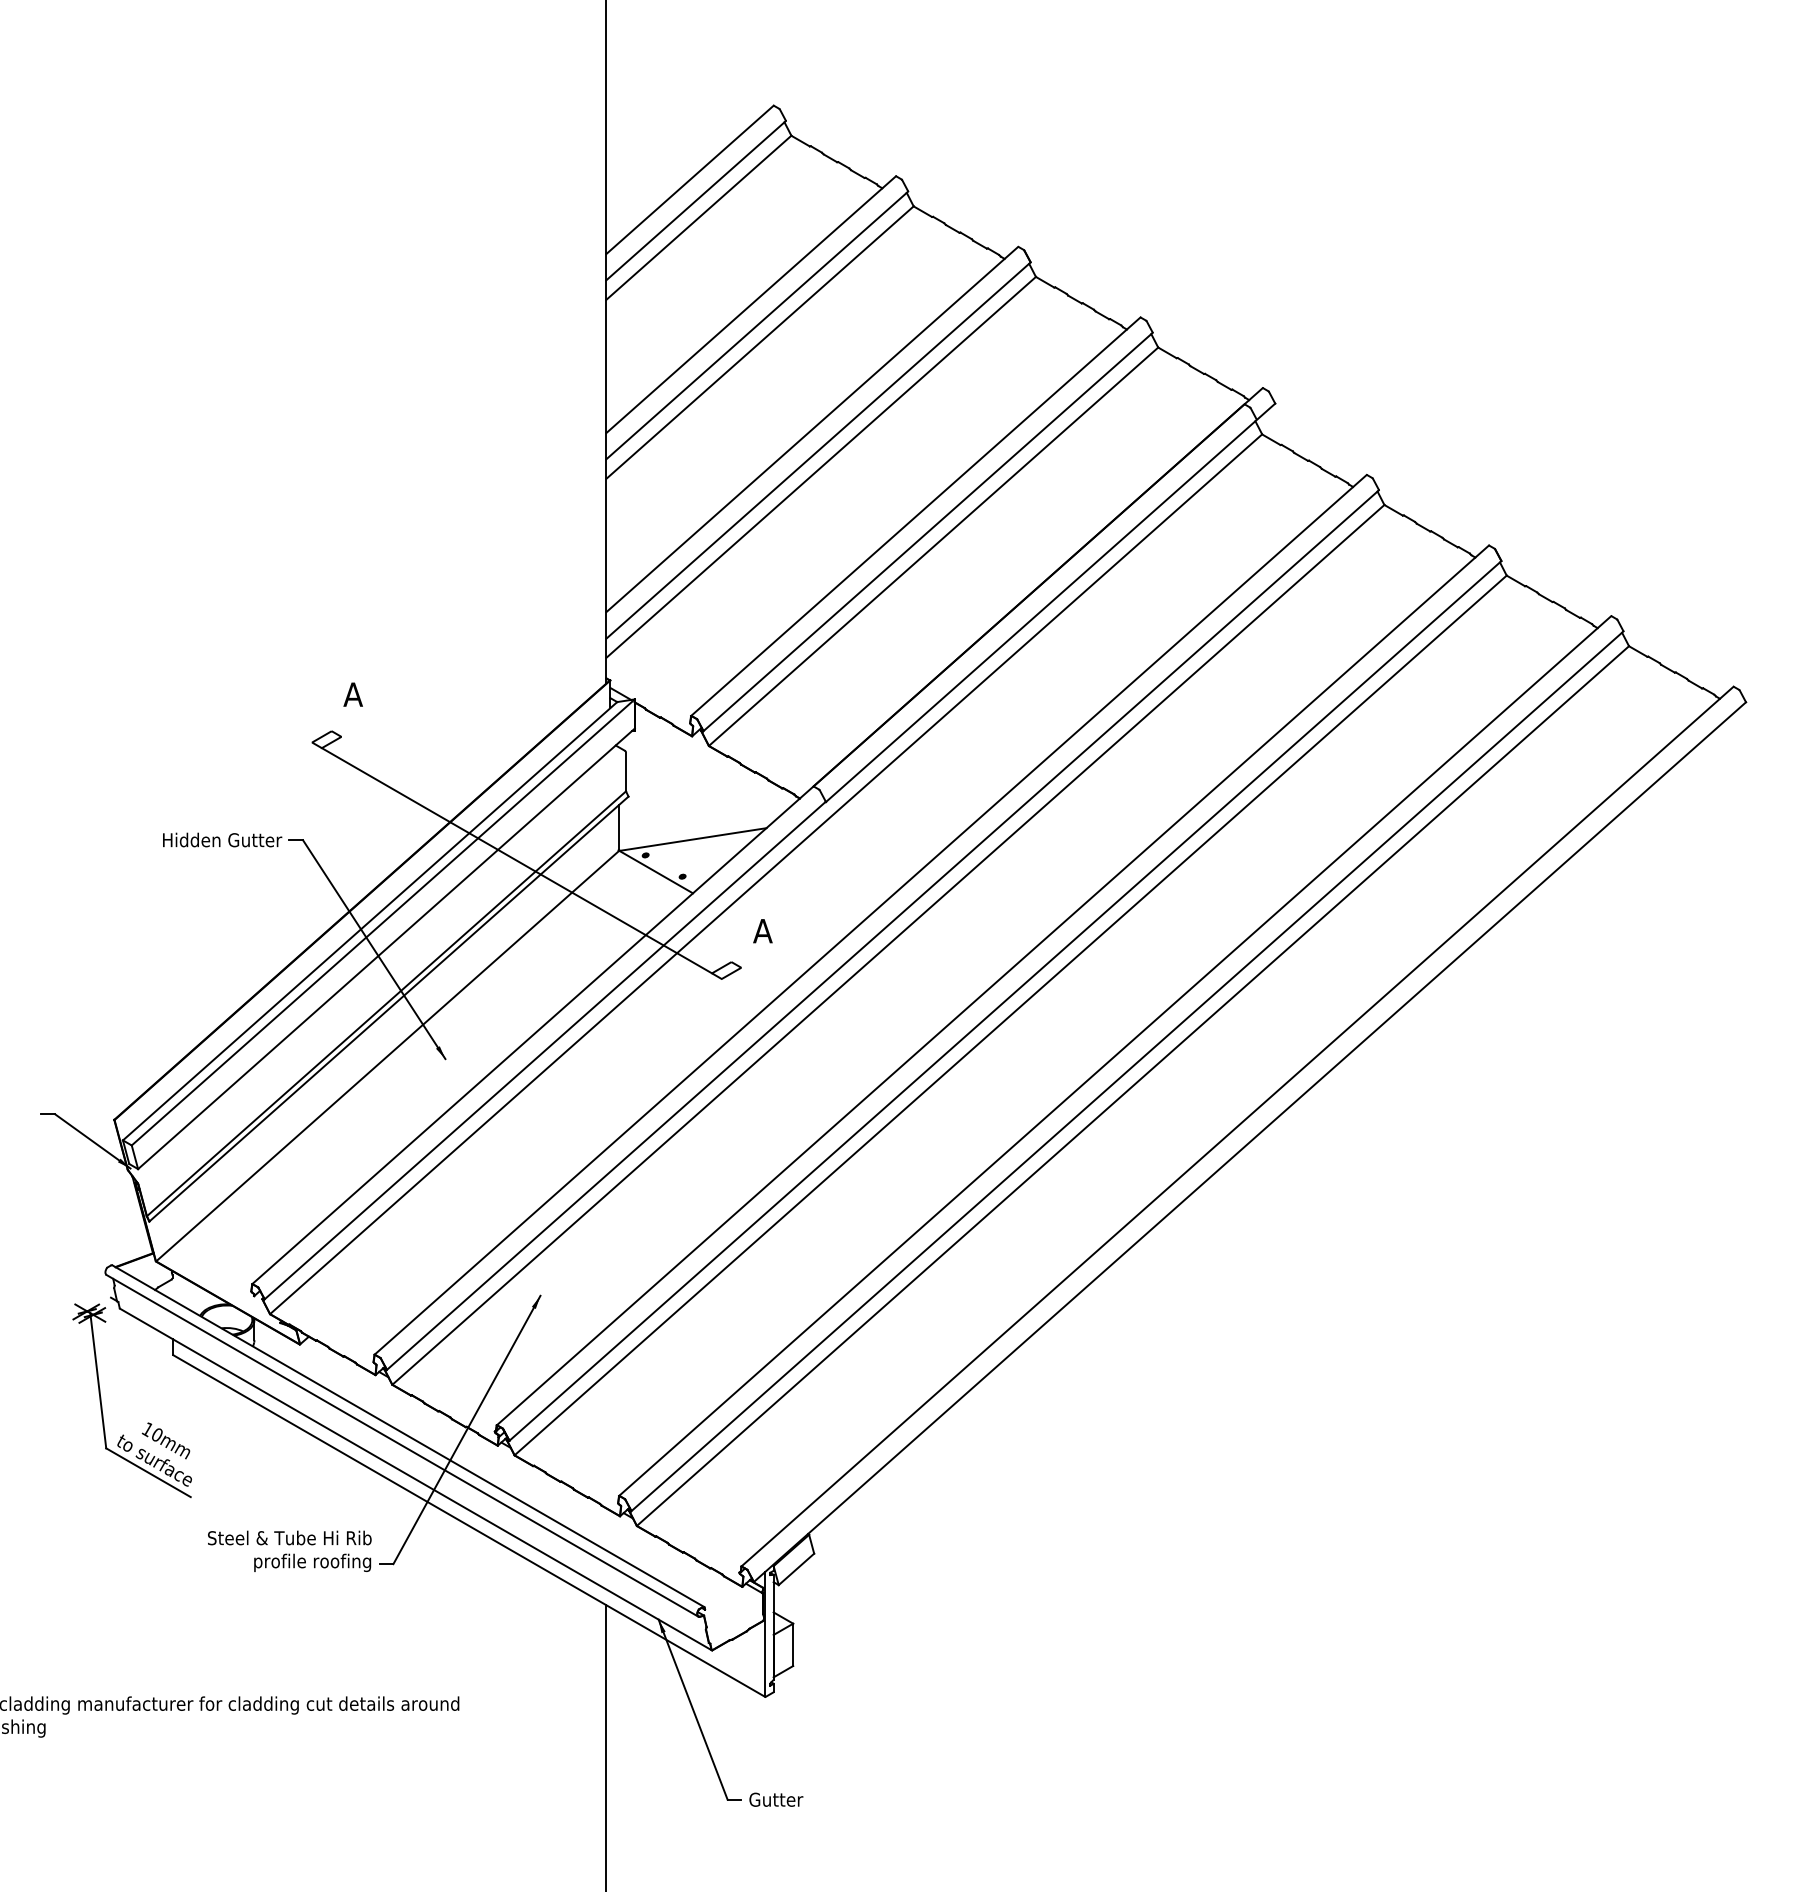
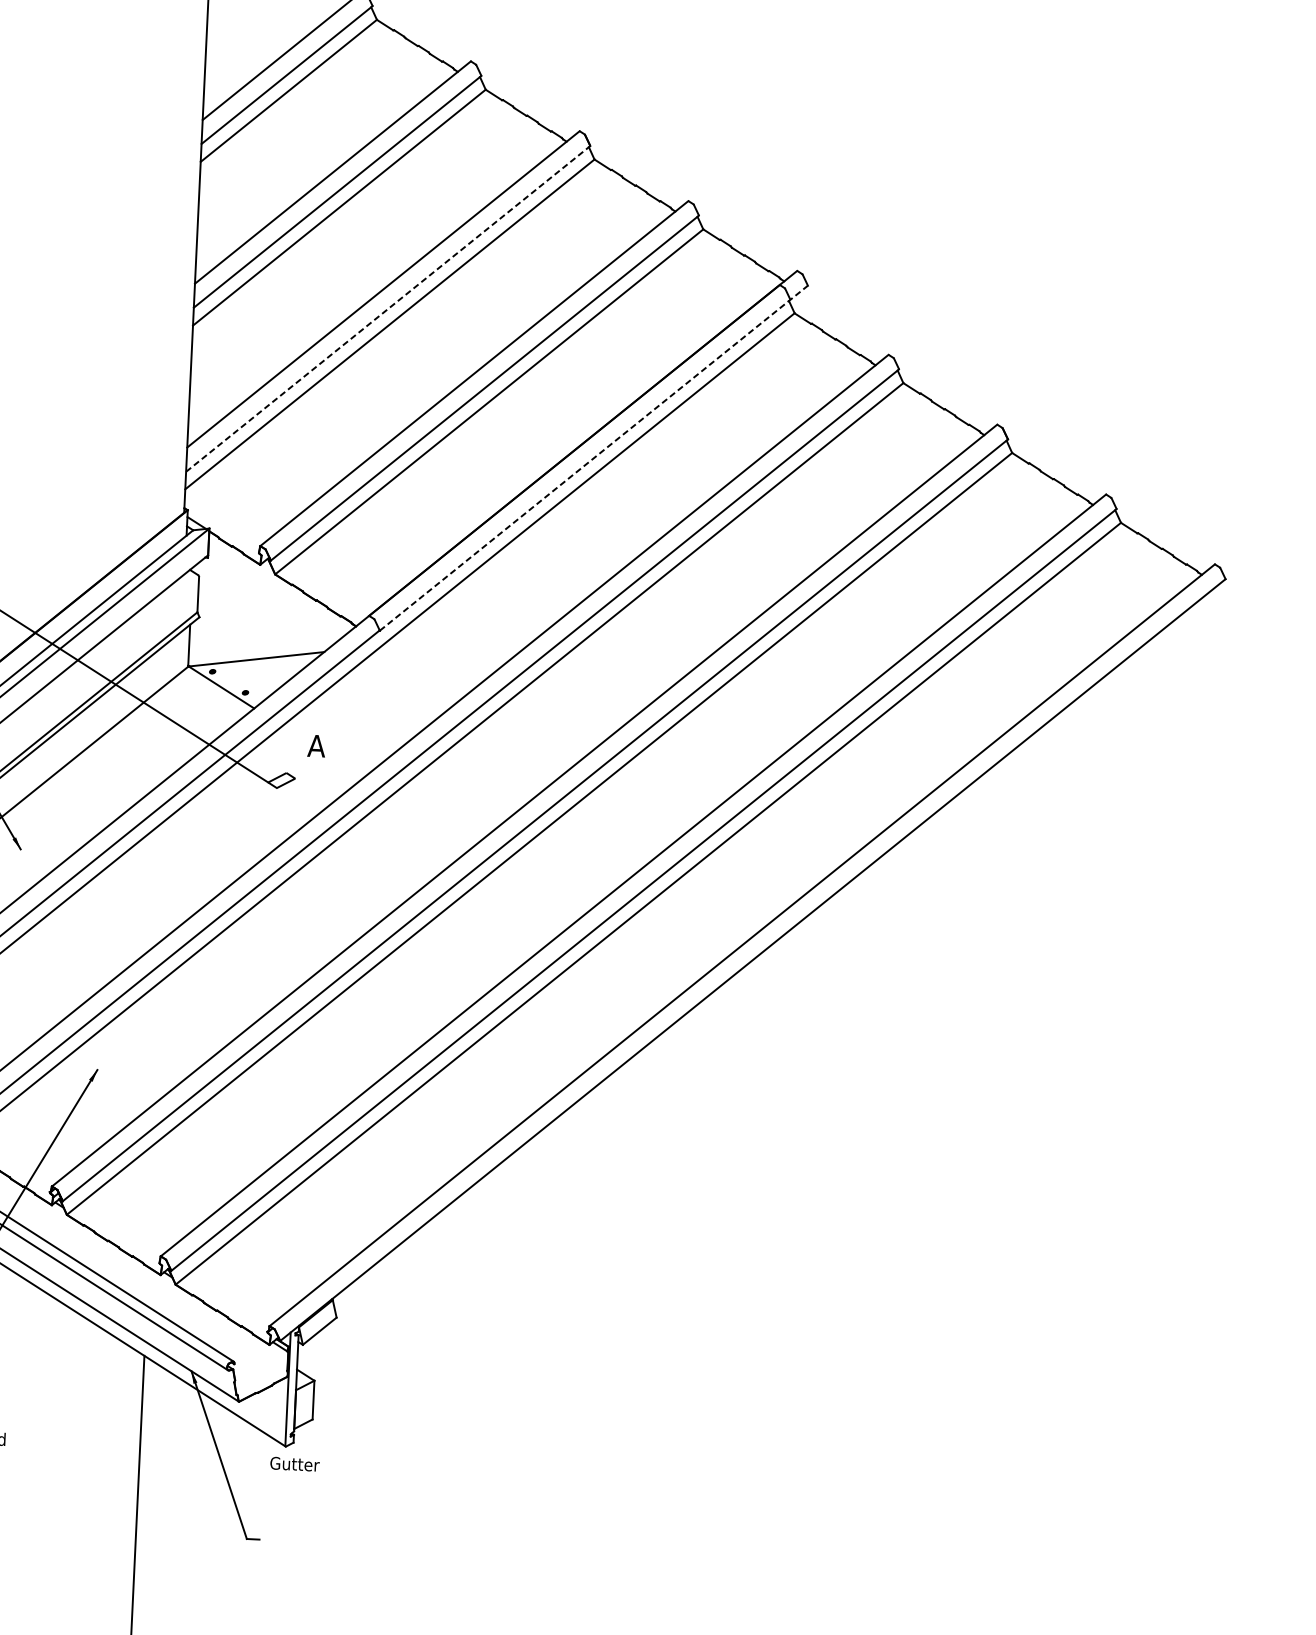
line: (818, 450) -> (388, 308), solid -> dashed
line: (1051, 602) -> (594, 457), solid -> dashed
text: (776, 1799) -> (295, 1464), moved

